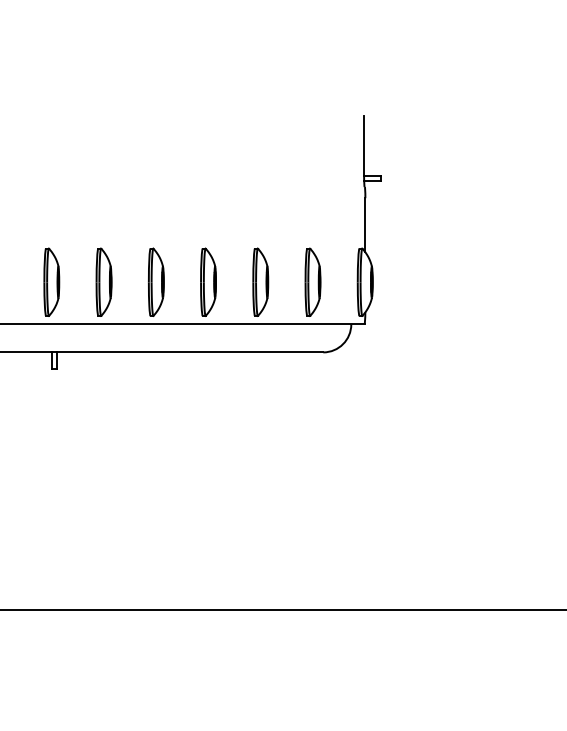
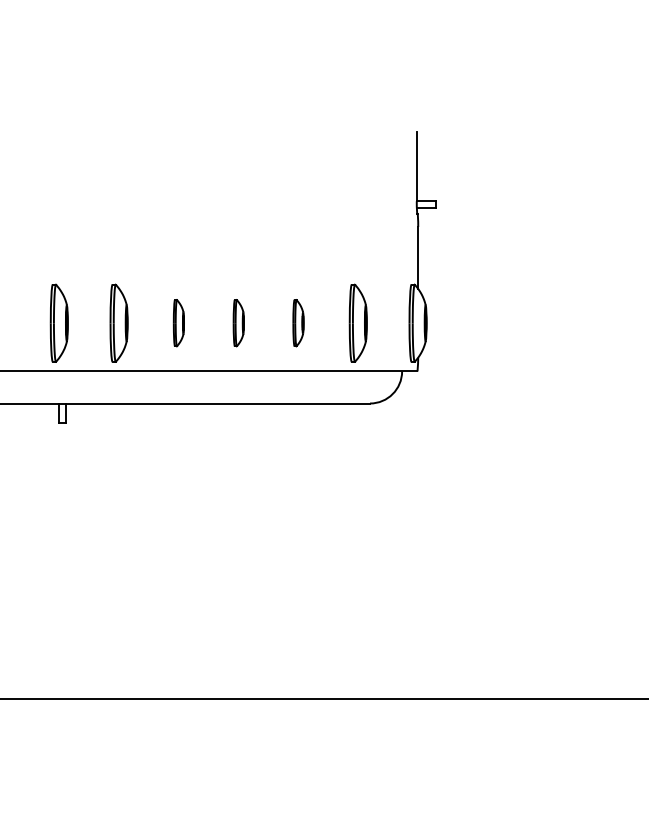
part: (155, 281) -> (178, 322), size x0.6
part: (208, 281) -> (238, 322), size x0.6
part: (260, 281) -> (298, 322), size x0.6

